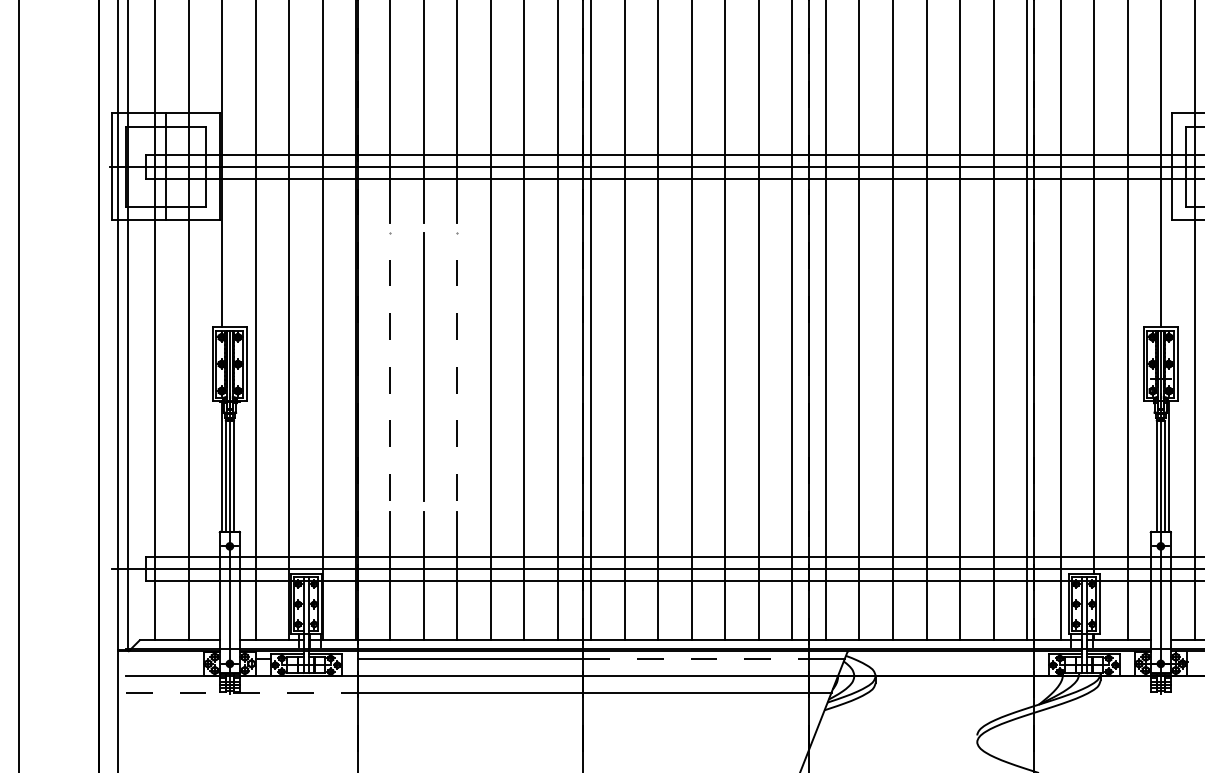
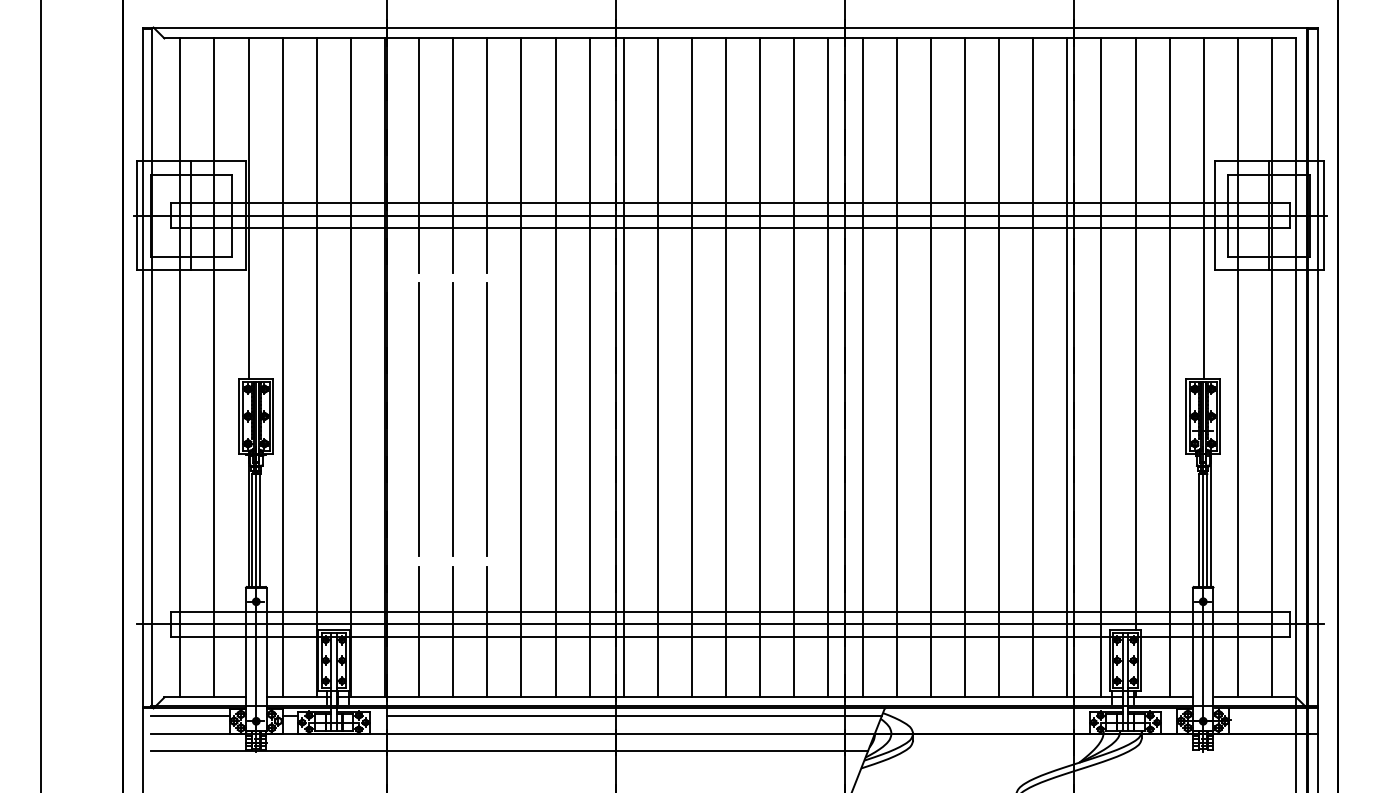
line: (390, 366) -> (419, 418), dashed -> solid
line: (457, 366) -> (487, 418), dashed -> solid
line: (165, 659) -> (190, 716), added
line: (696, 659) -> (730, 716), dashed -> solid
line: (242, 692) -> (269, 750), dashed -> solid

